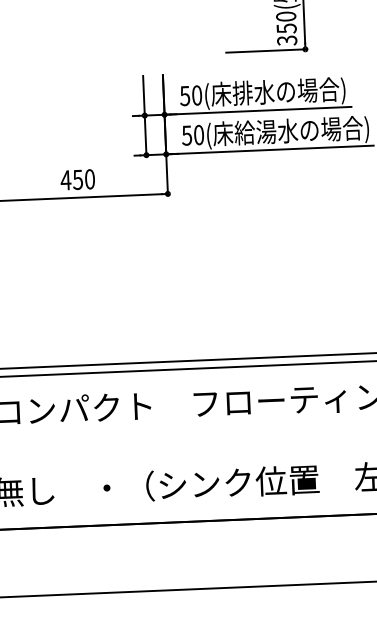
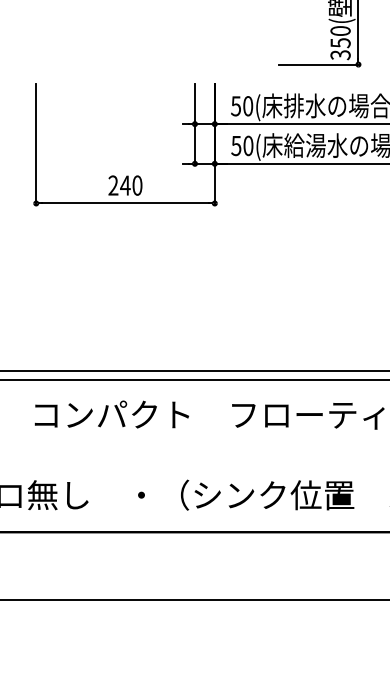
text: (72, 179) -> (119, 185), 450 -> 240

